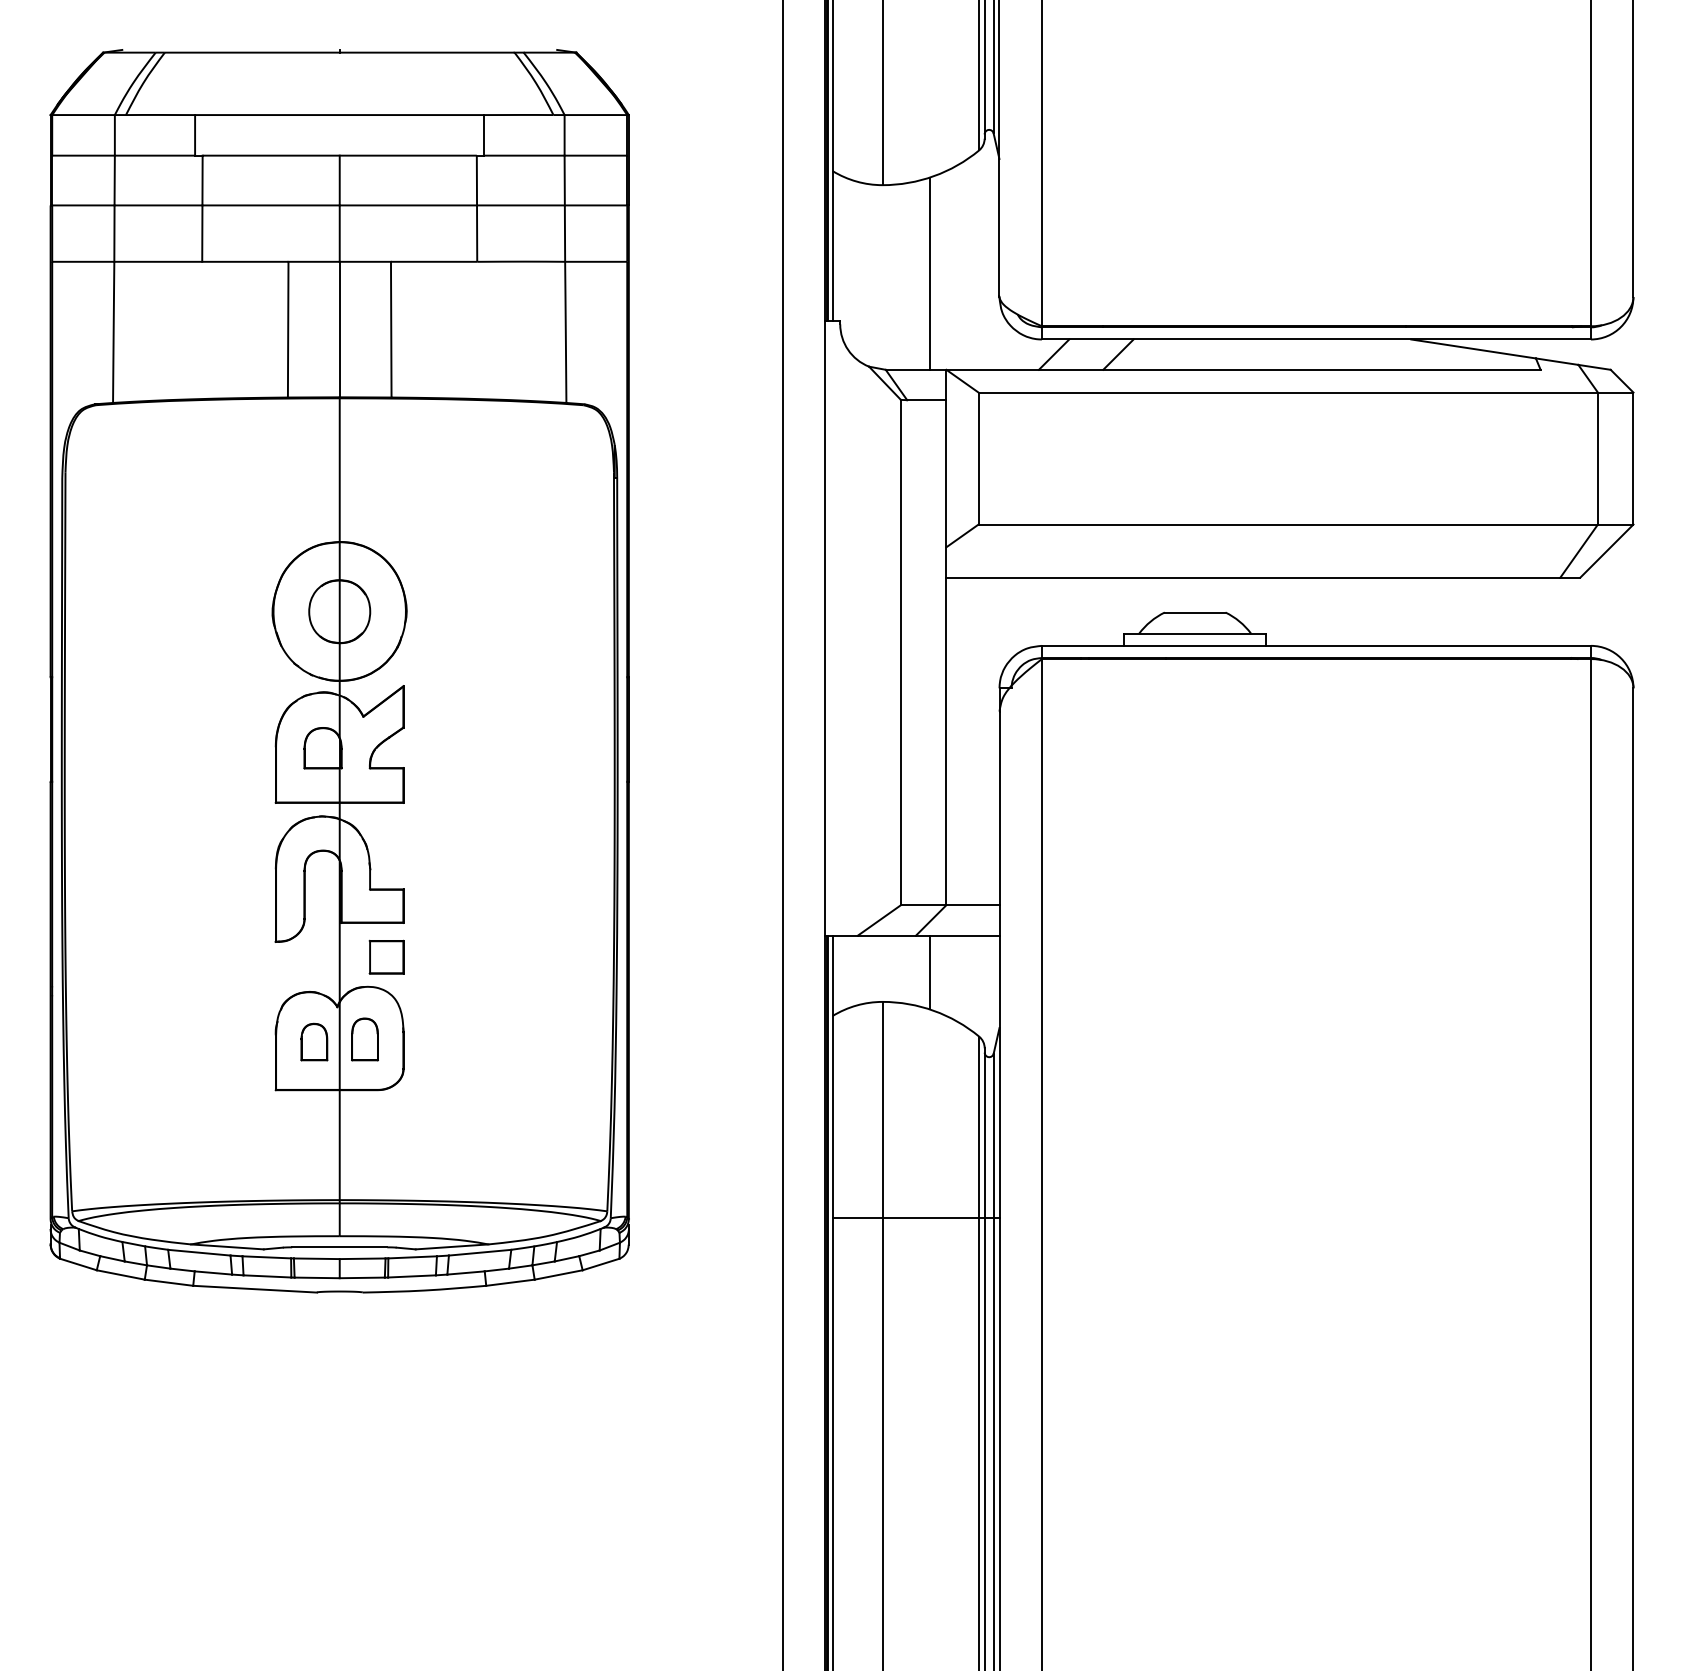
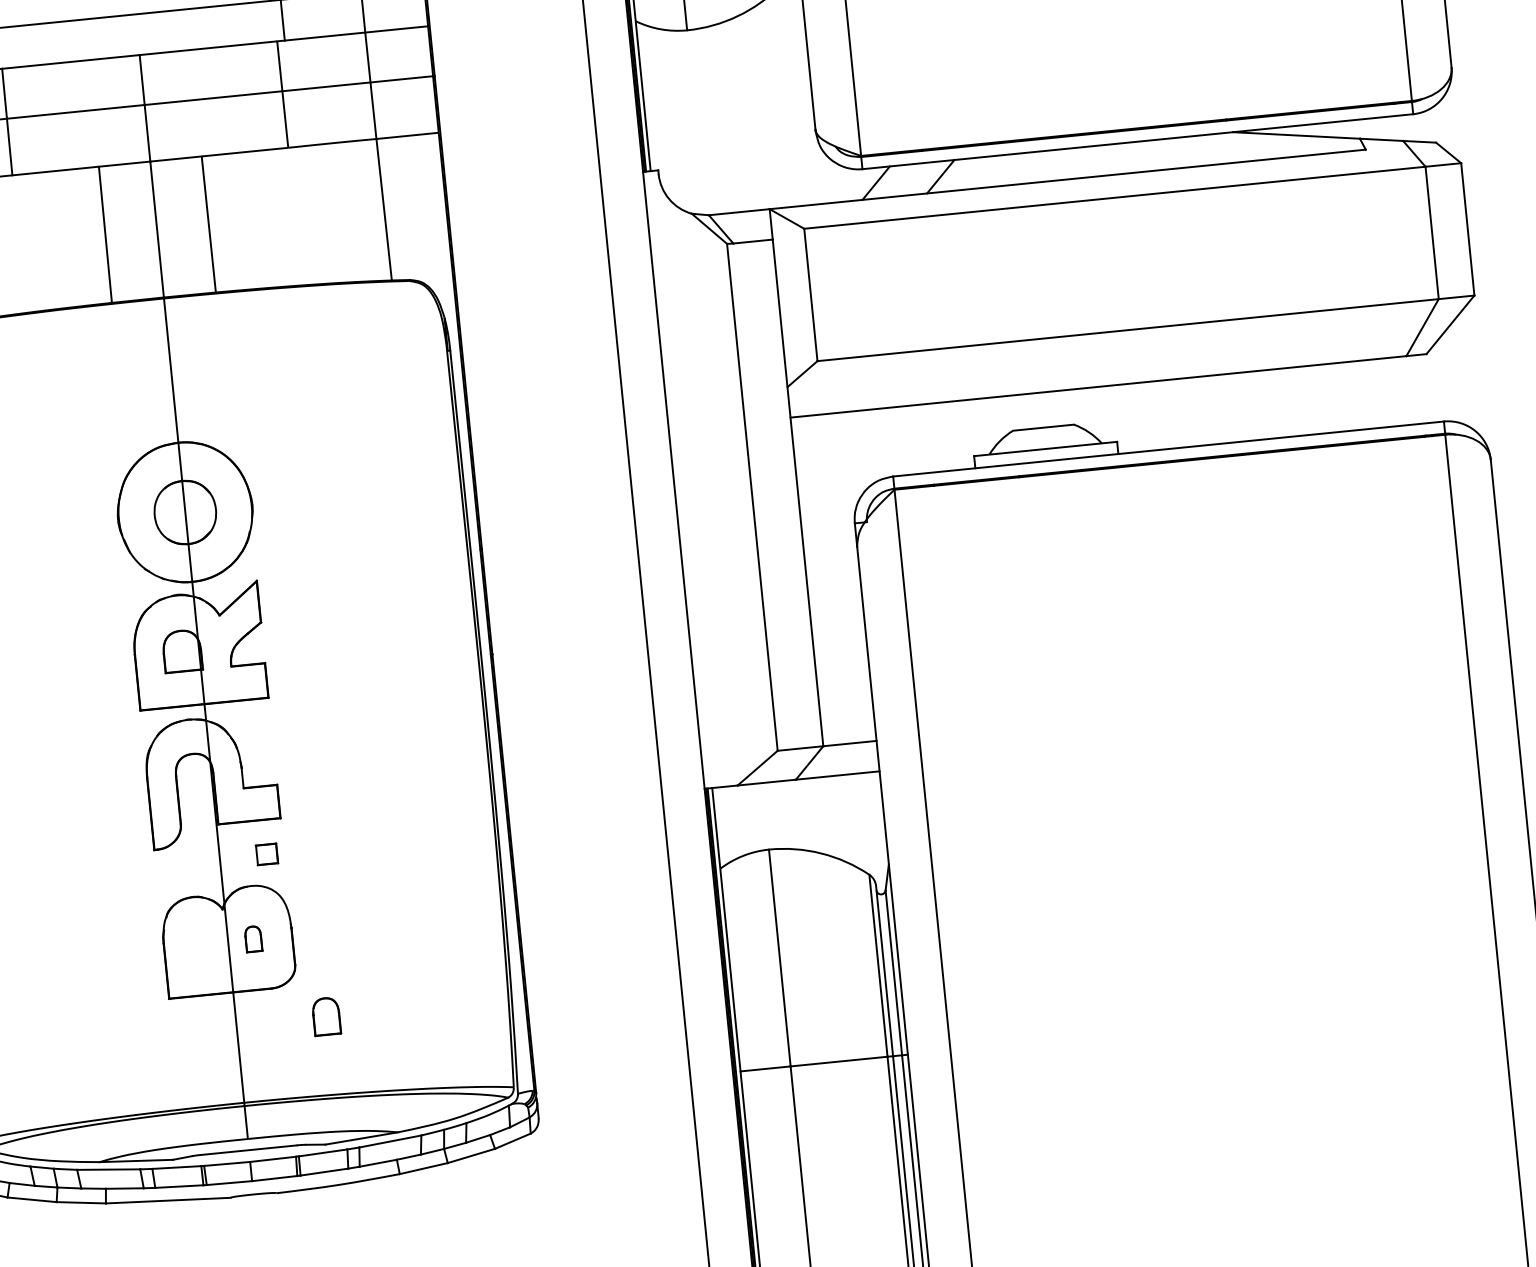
line: (929, 273) -> (743, 114), removed
part: (386, 956) -> (266, 853), size x0.6
line: (929, 972) -> (813, 815), removed
part: (364, 1039) -> (253, 939), size x0.6
part: (314, 1041) -> (326, 1015), moved

